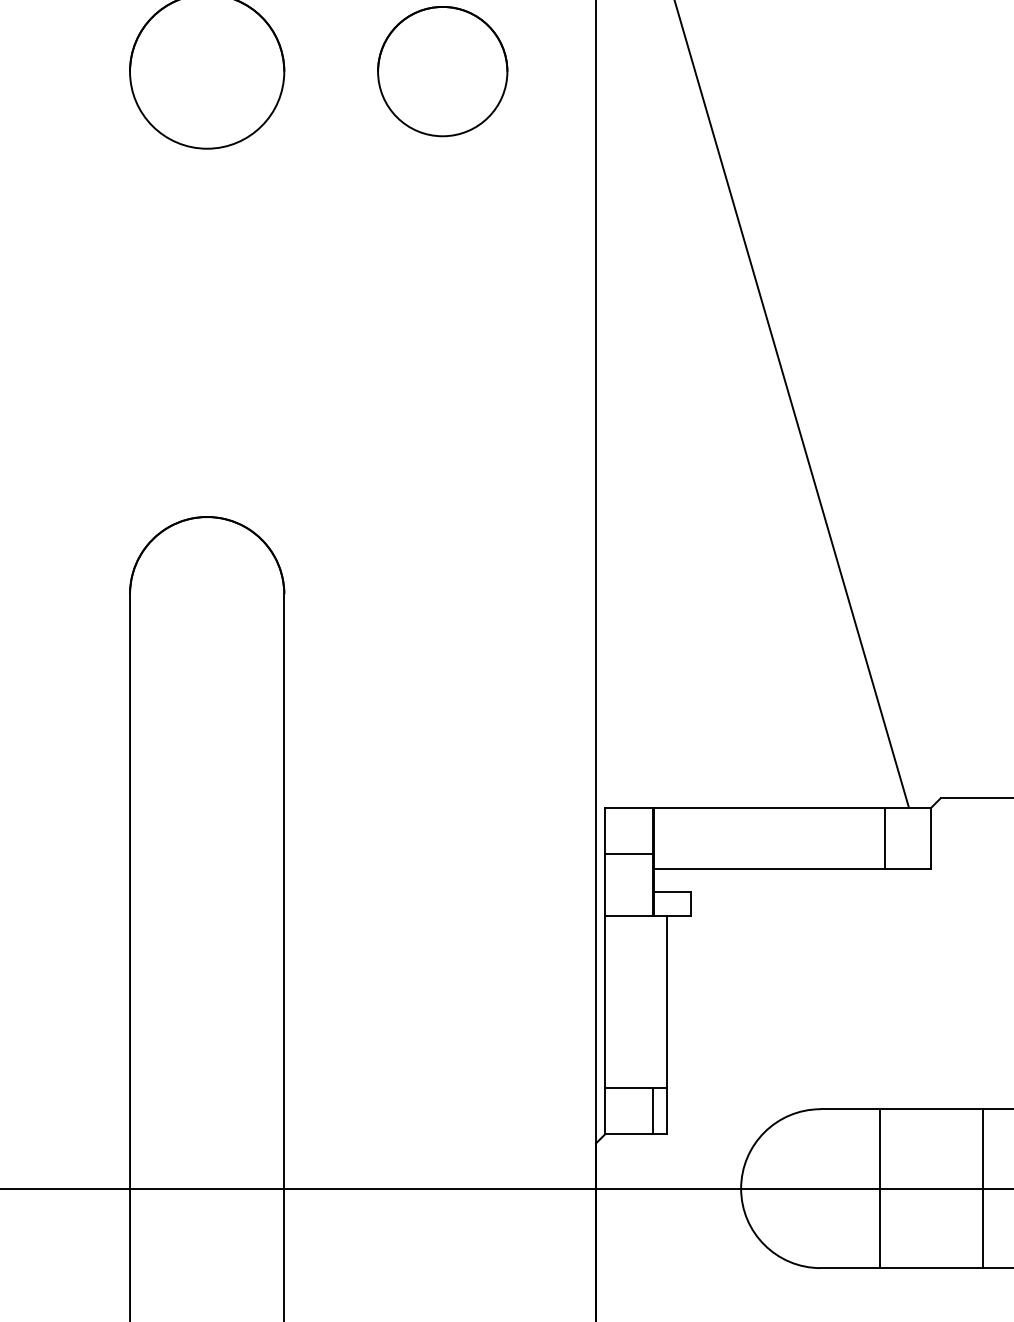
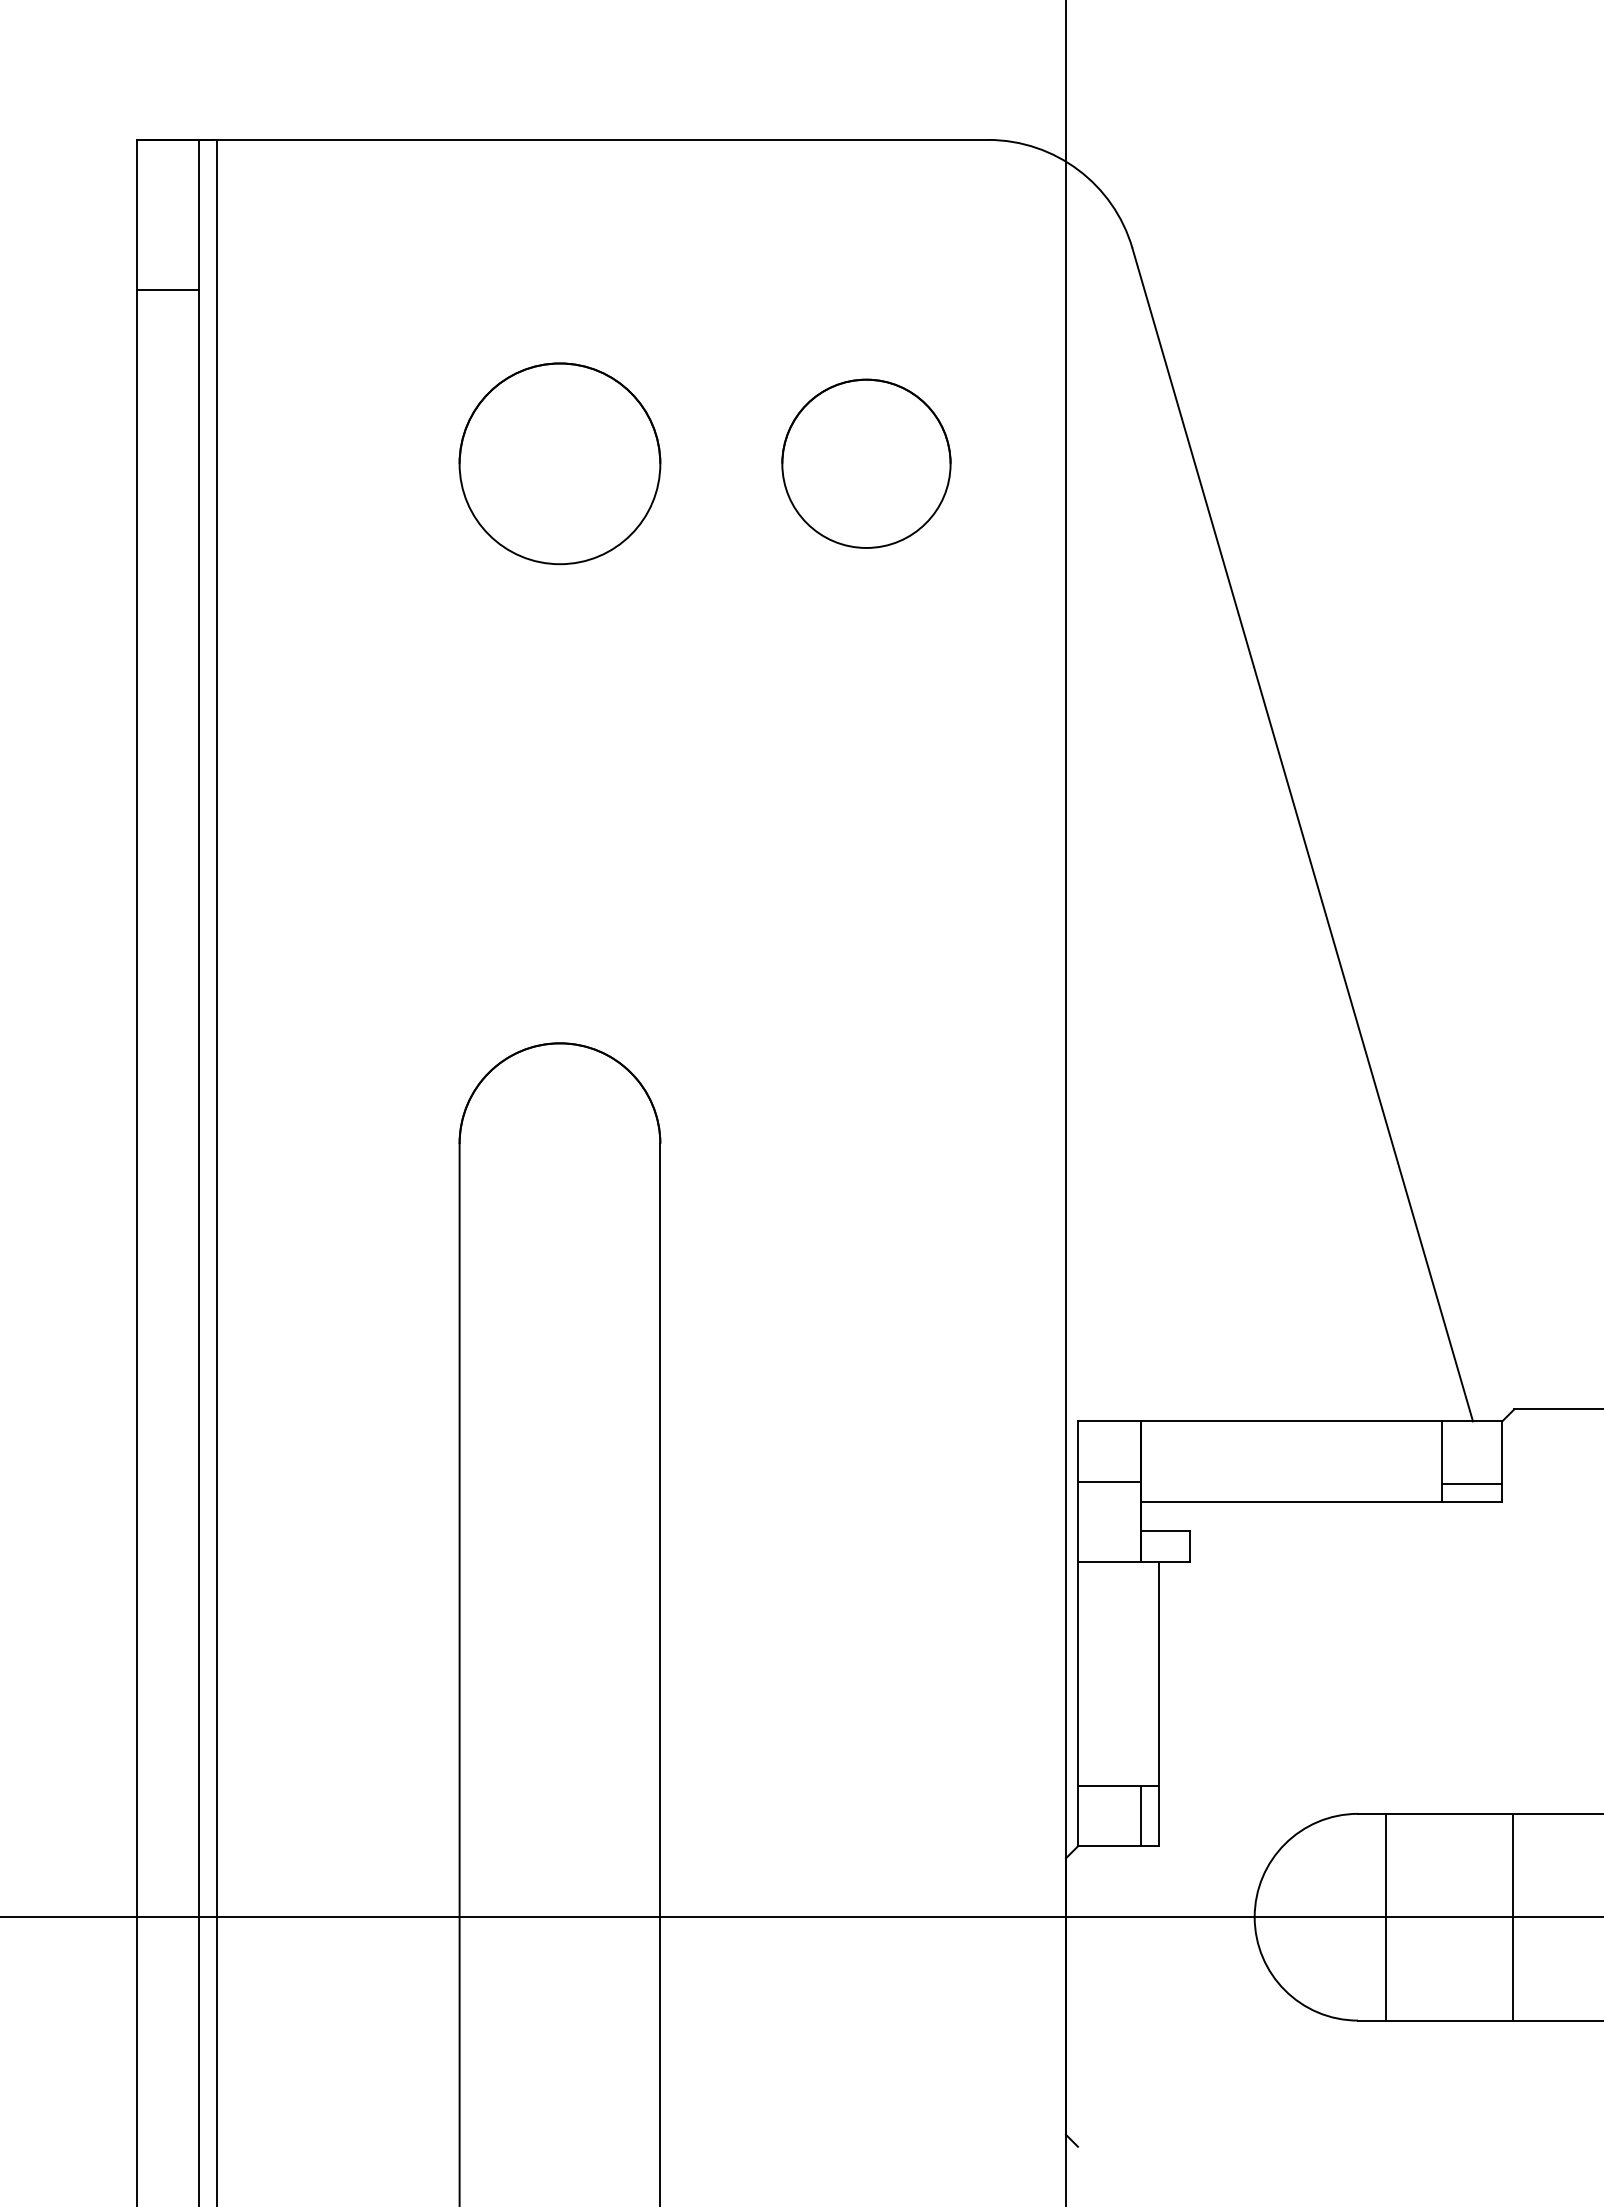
line: (908, 855) -> (1472, 1483), added
line: (880, 1188) -> (1386, 1916), moved
line: (983, 1188) -> (1513, 1916), moved

